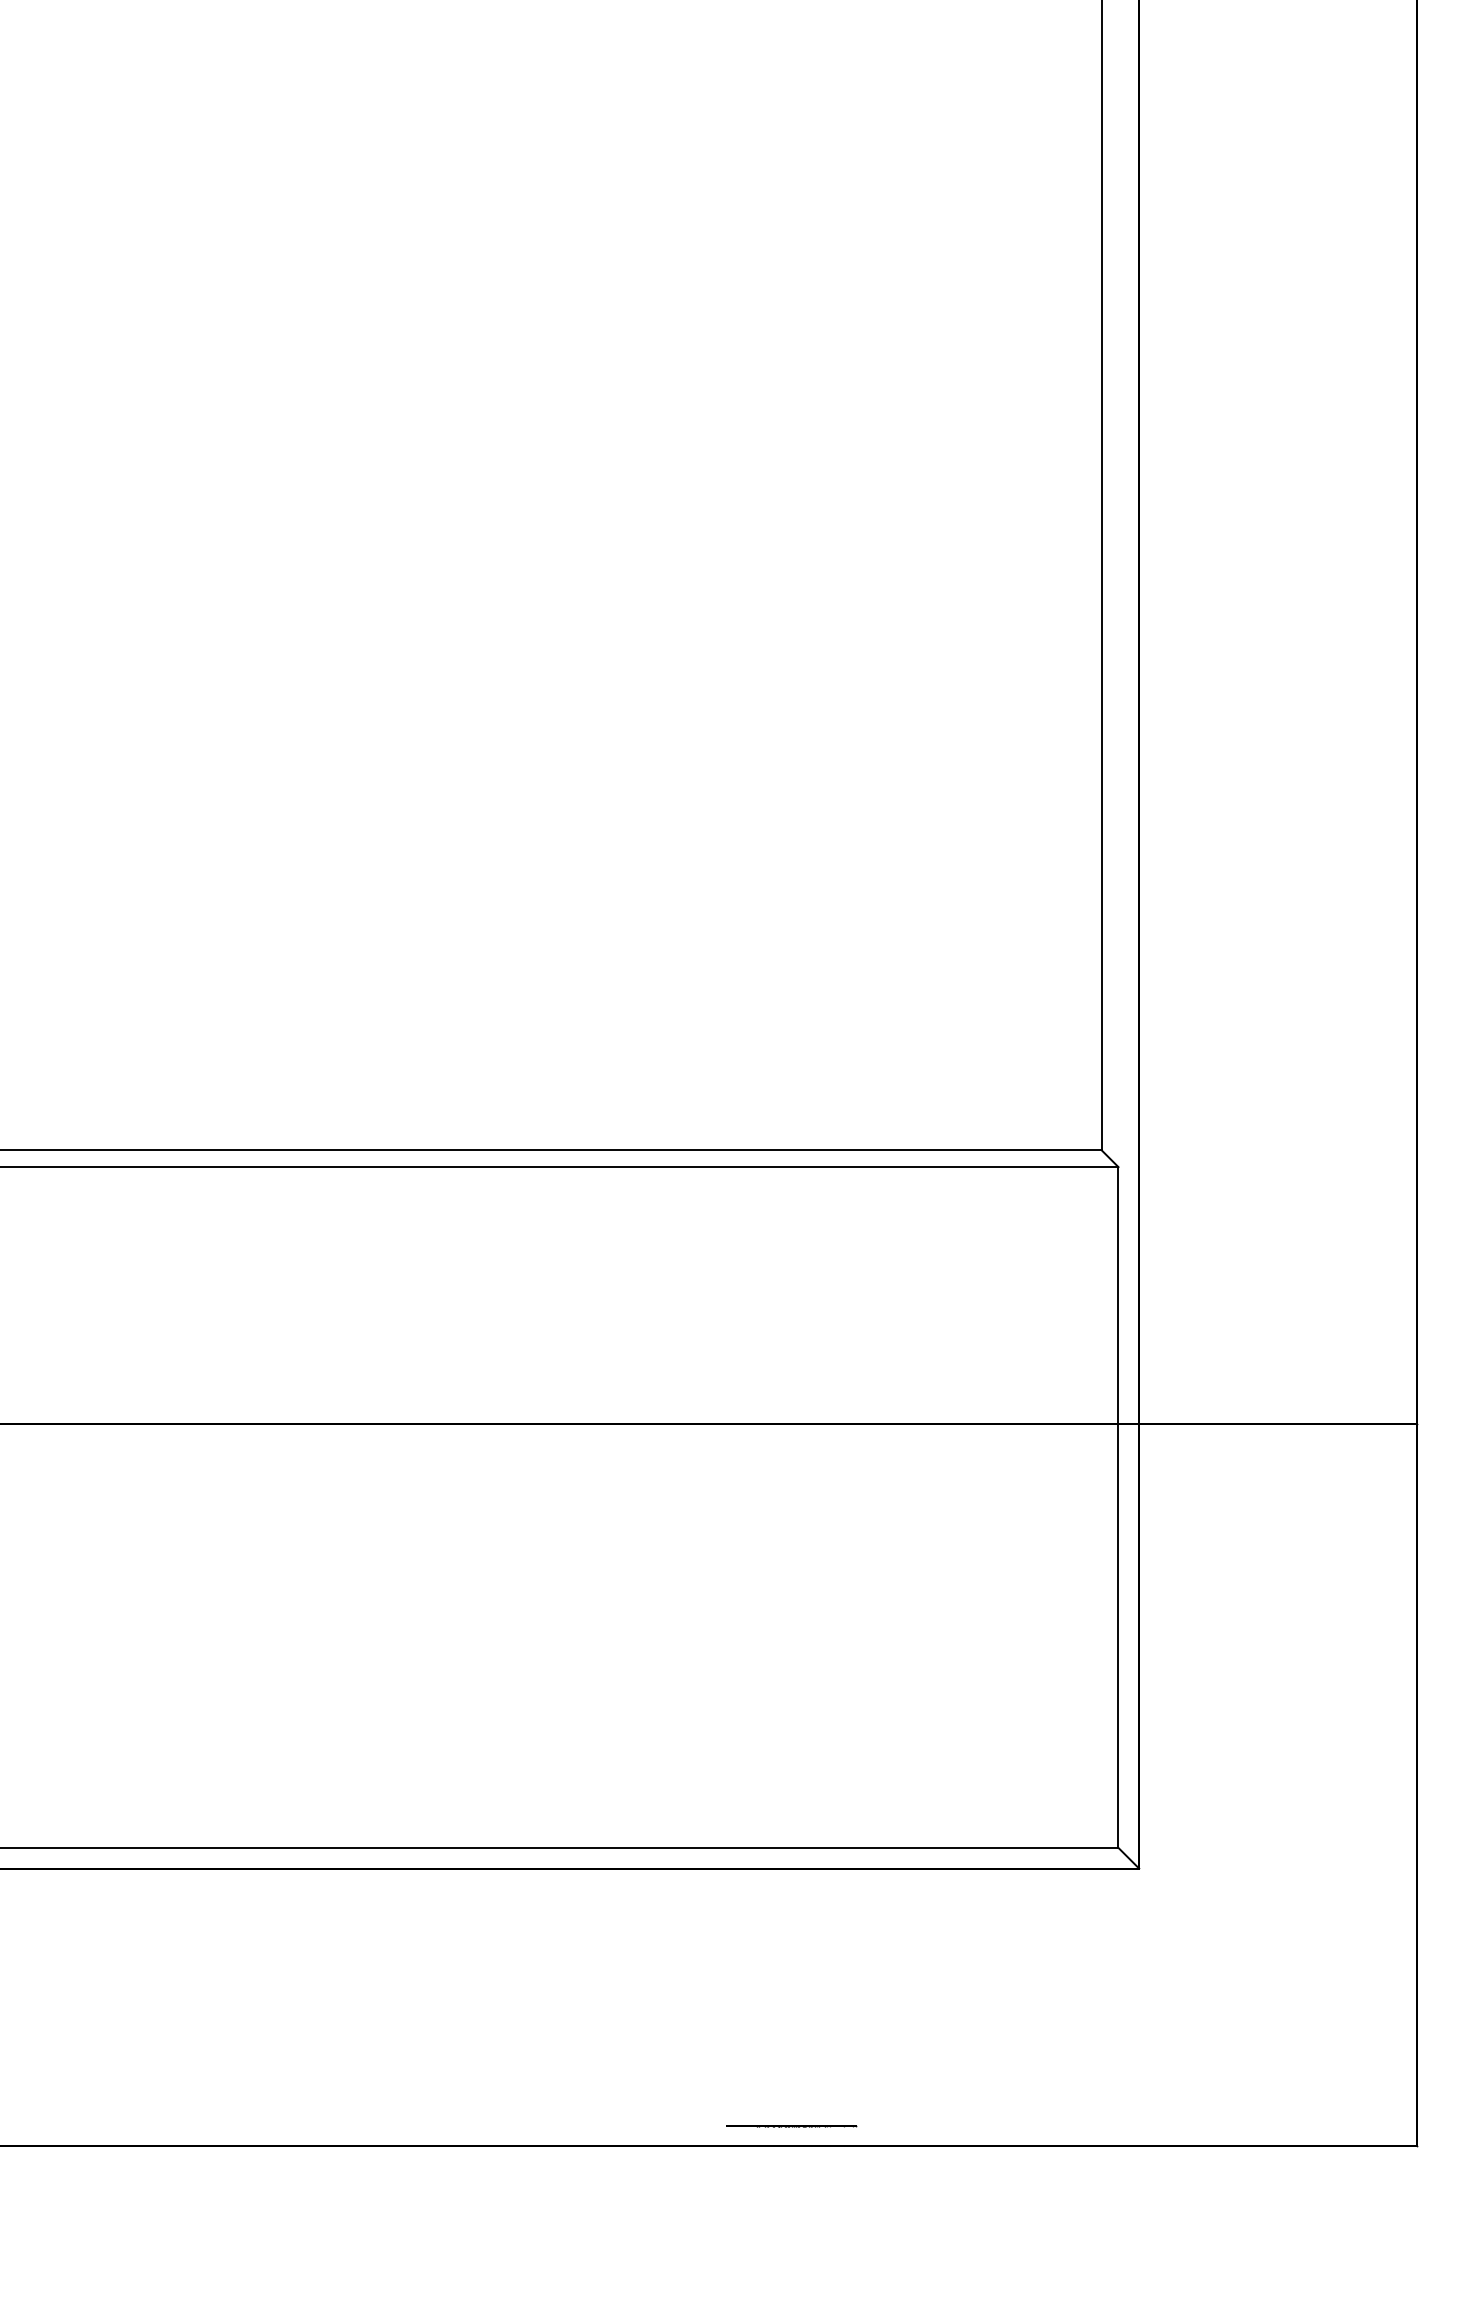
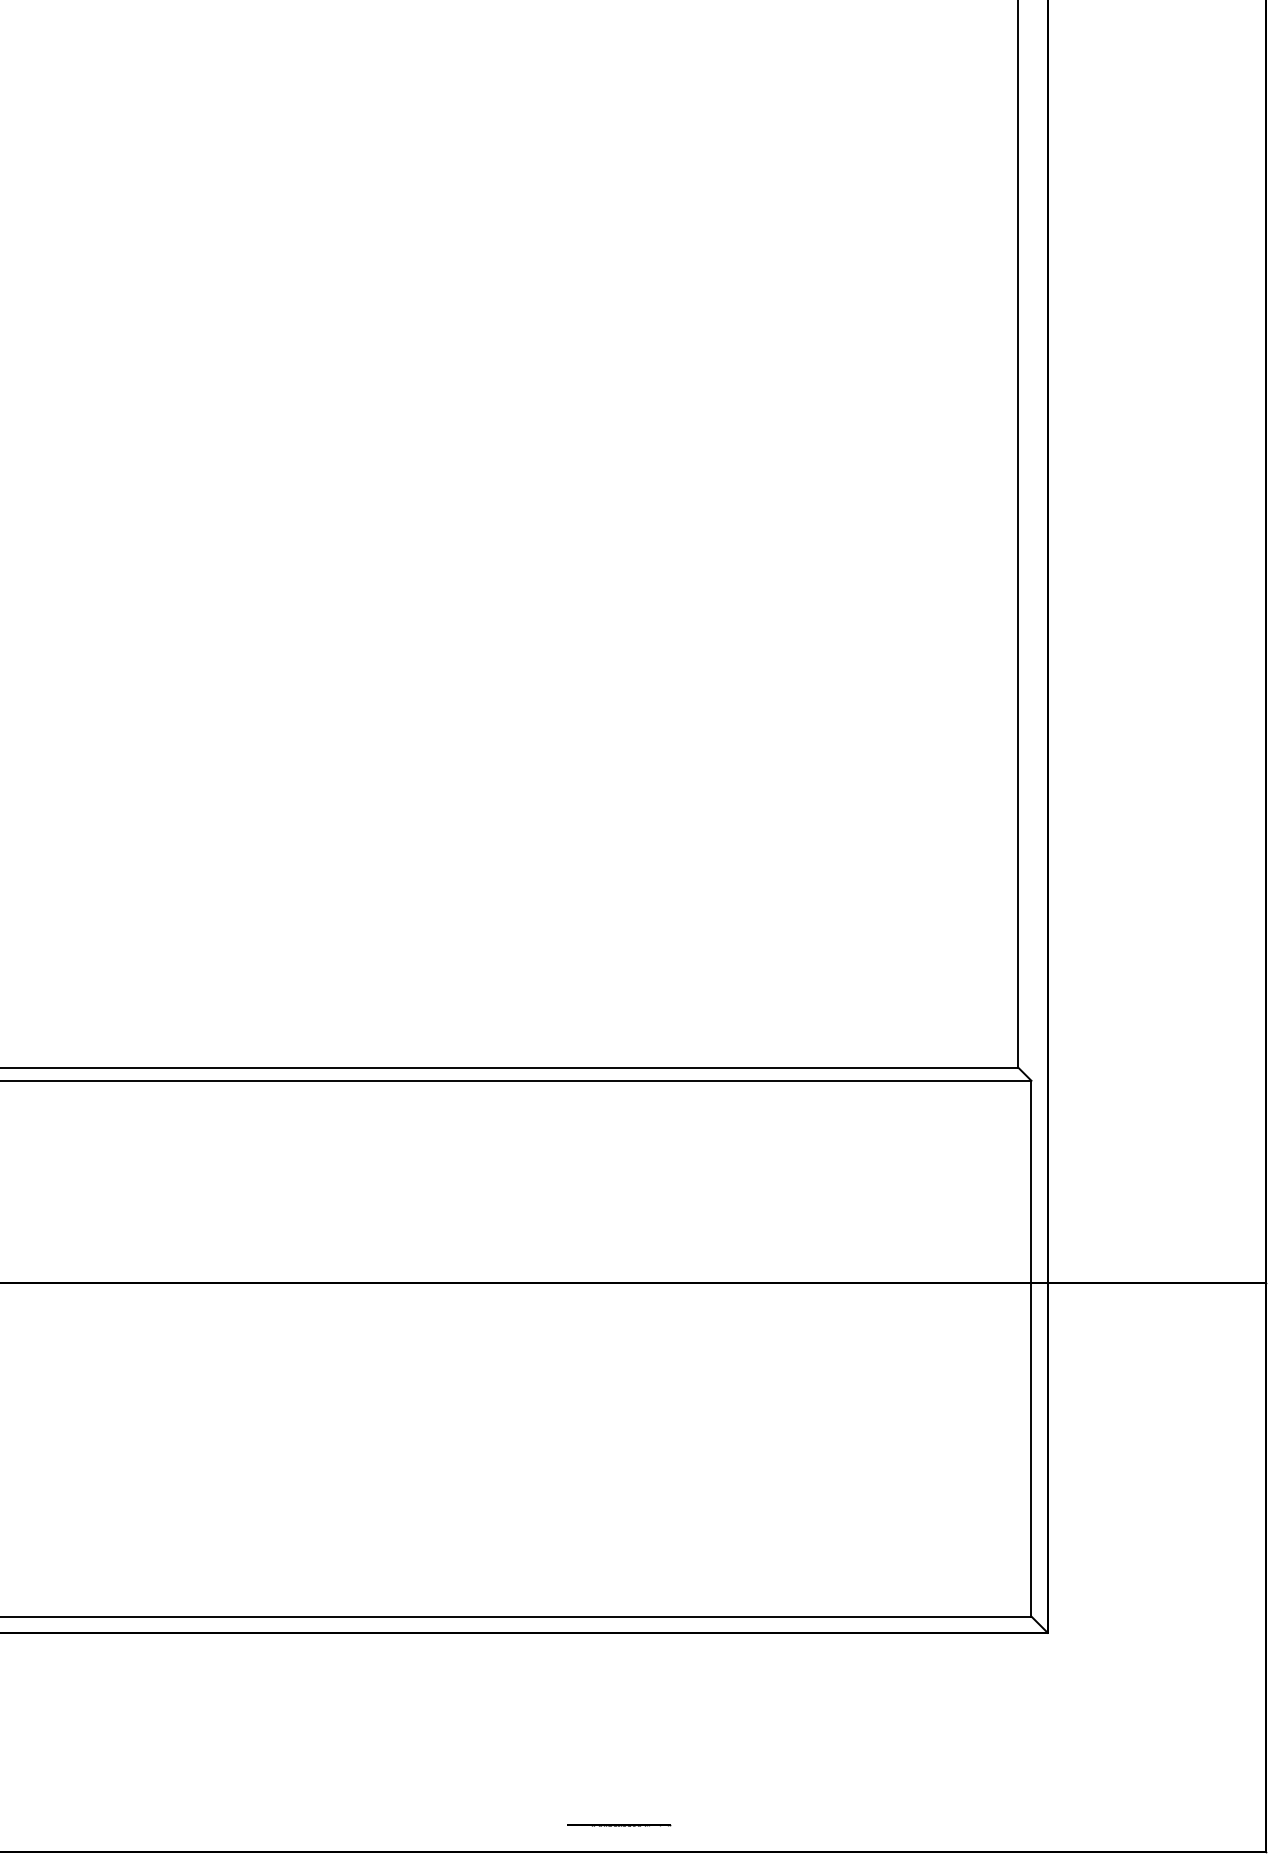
line: (791, 2126) -> (619, 1825), moved

